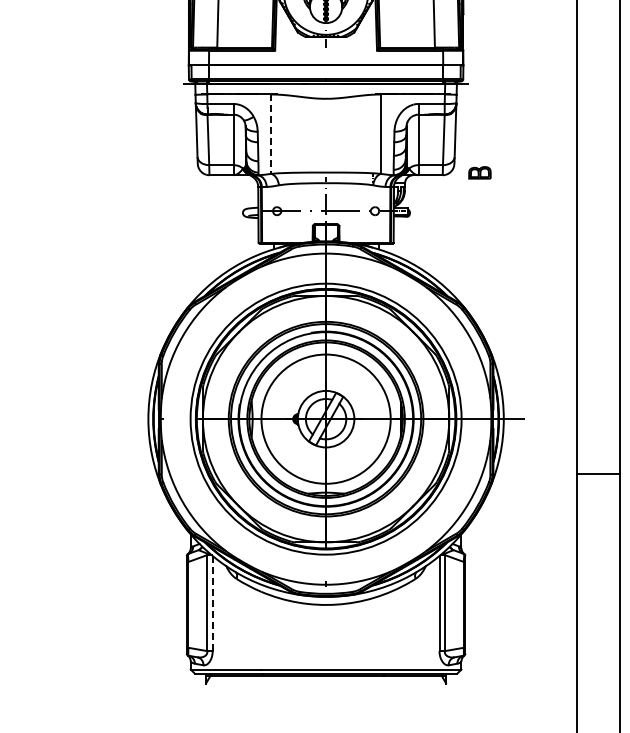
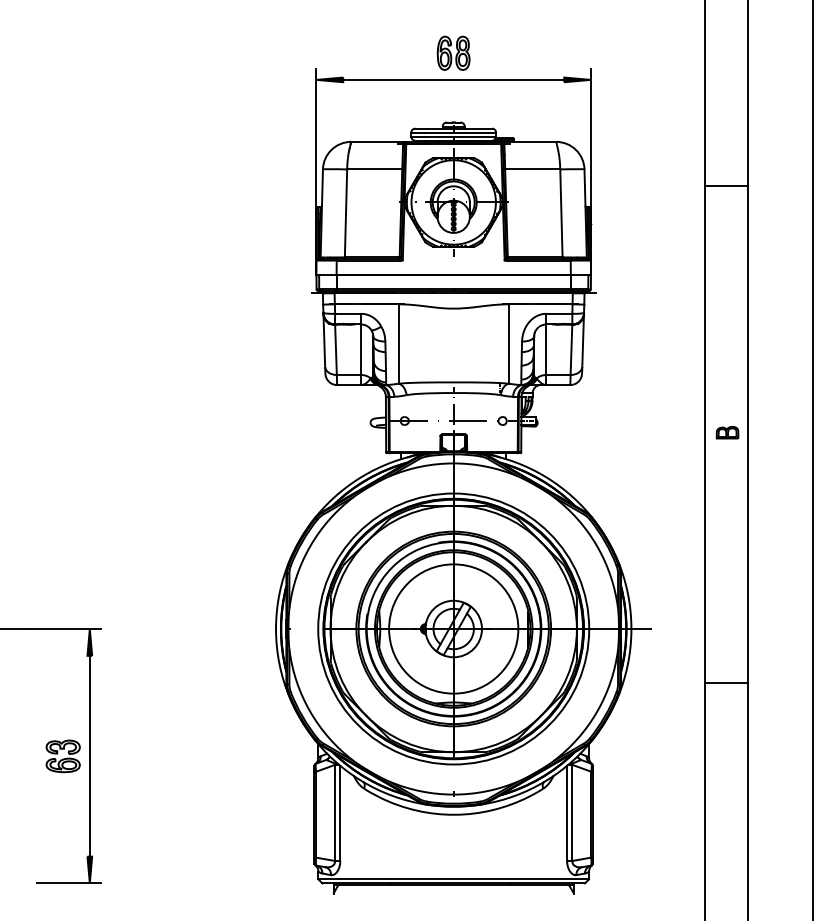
line: (270, 134) -> (398, 344), dashed -> solid
part: (479, 172) -> (727, 432), moved
line: (212, 603) -> (340, 813), dashed -> solid

